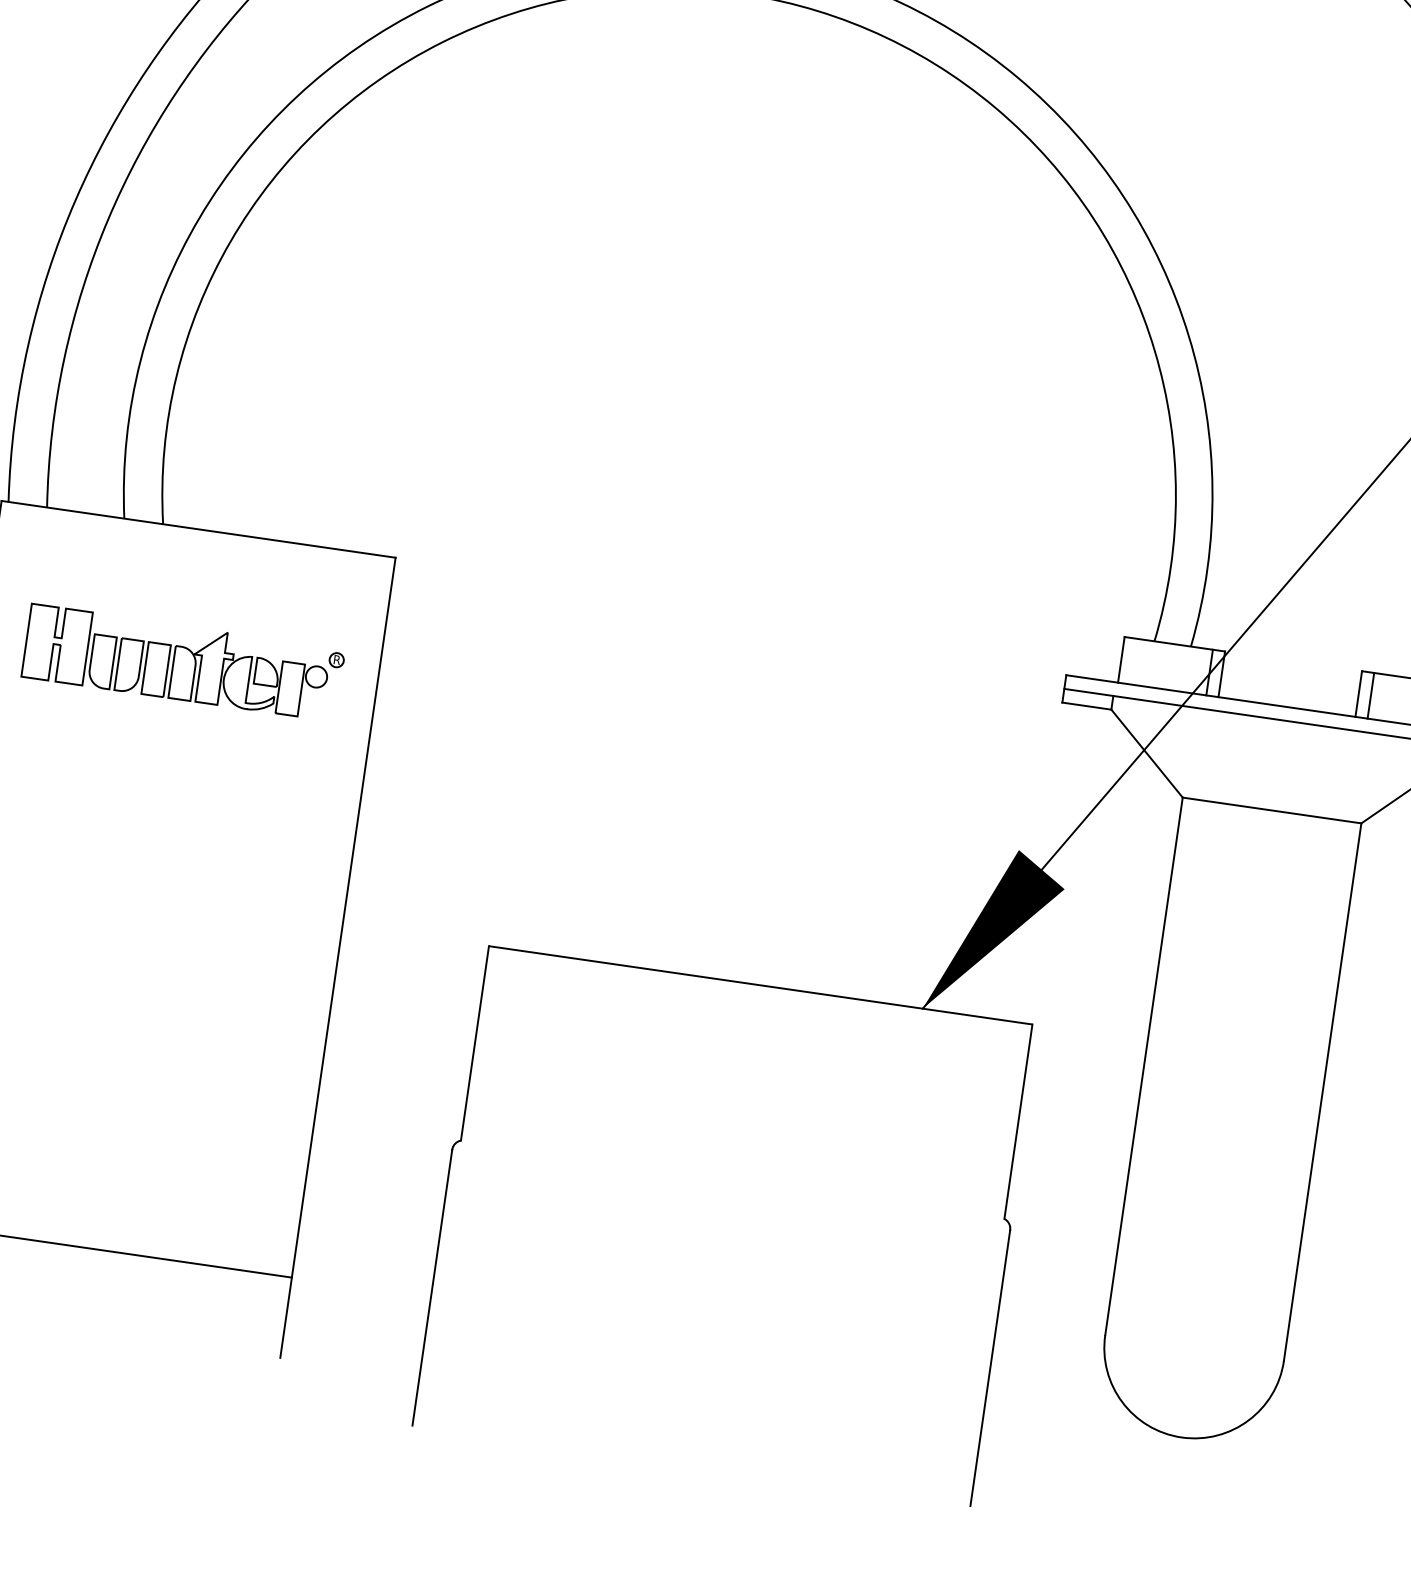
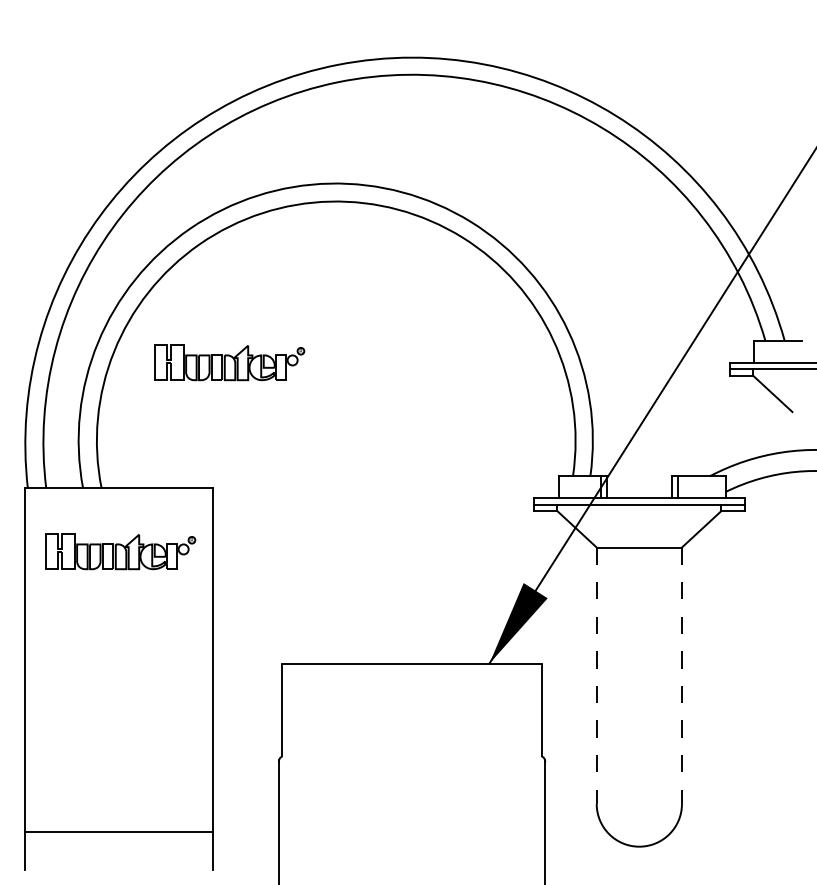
part: (469, 299) -> (229, 362), added
line: (1143, 1067) -> (596, 676), solid -> dashed
line: (1321, 1093) -> (681, 676), solid -> dashed

